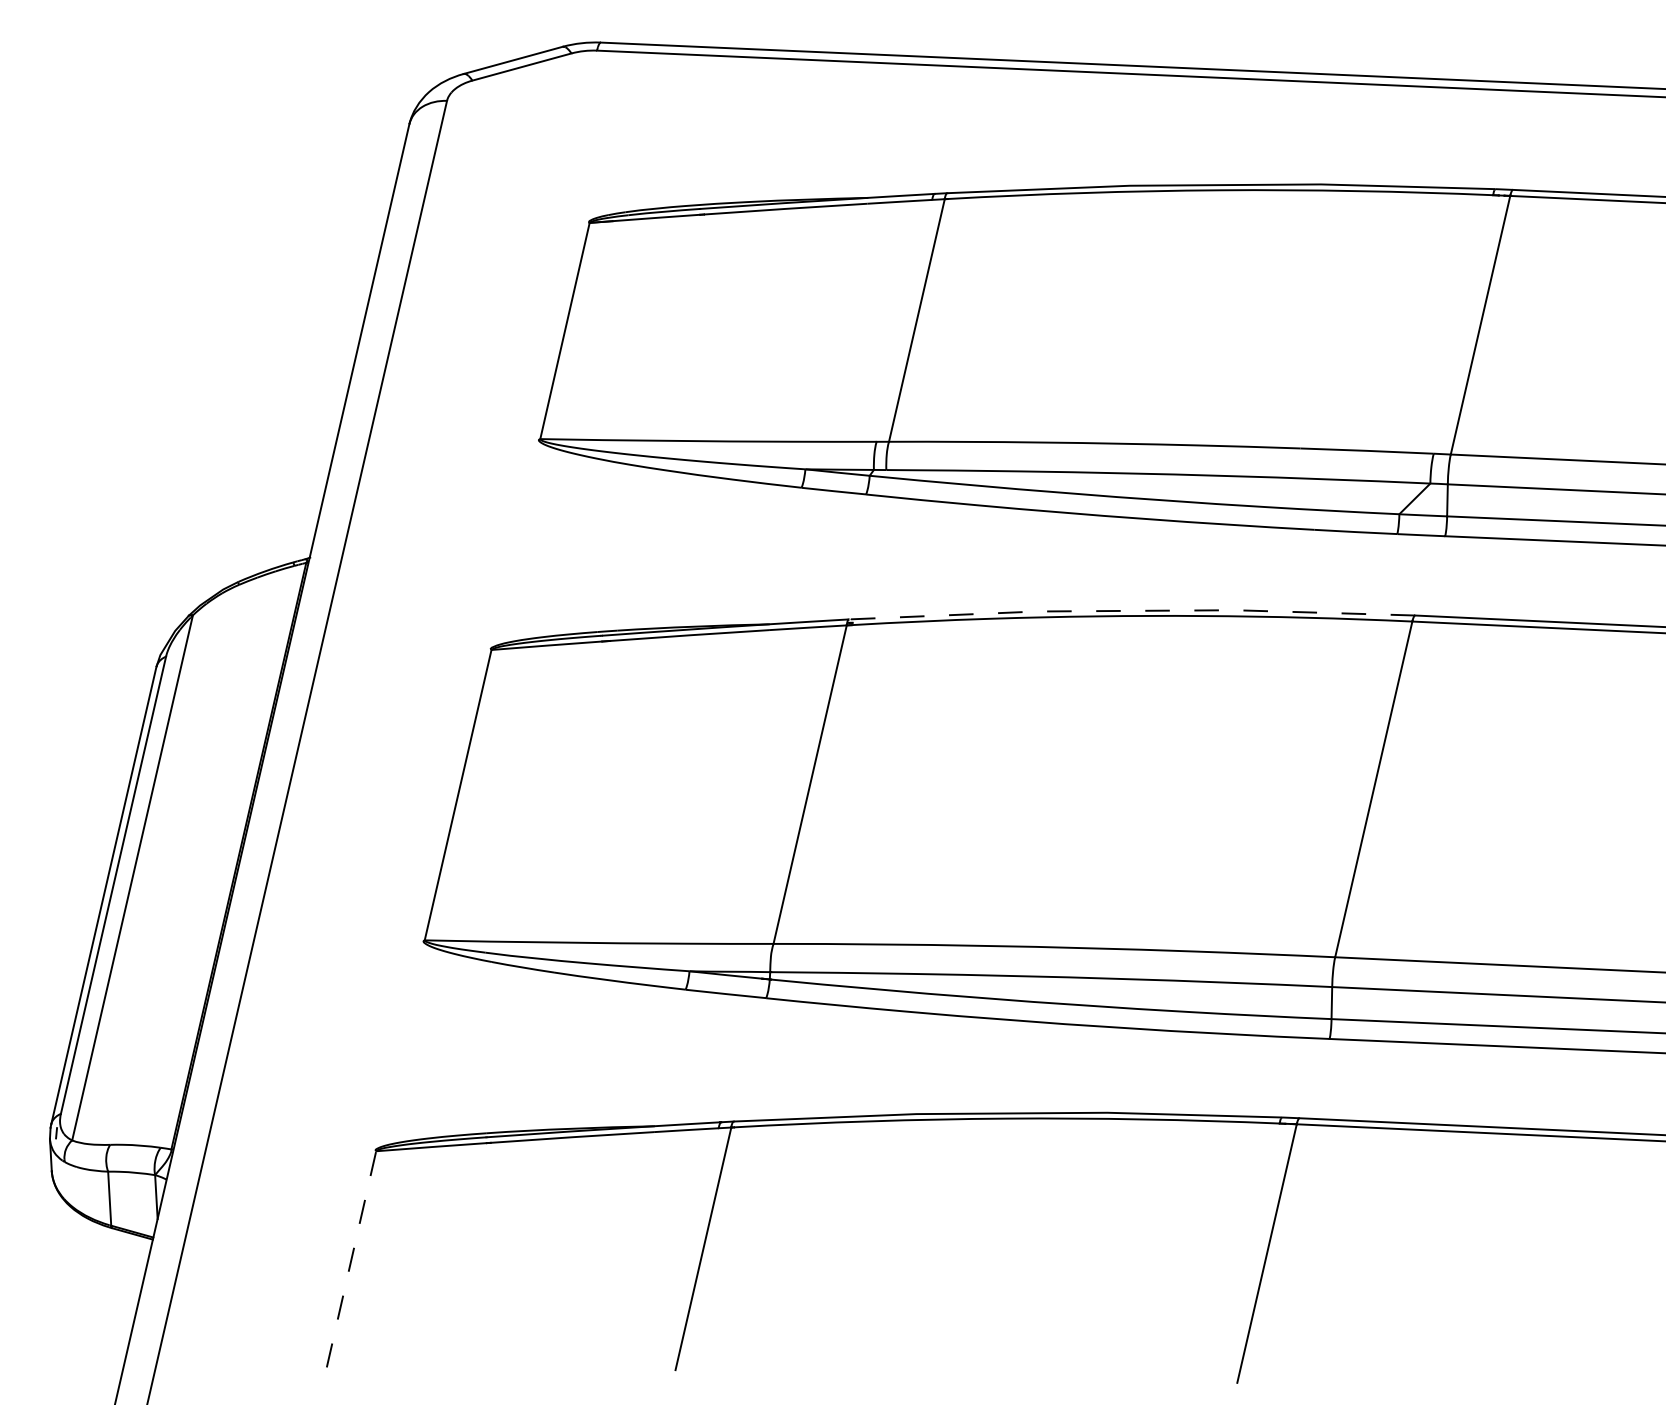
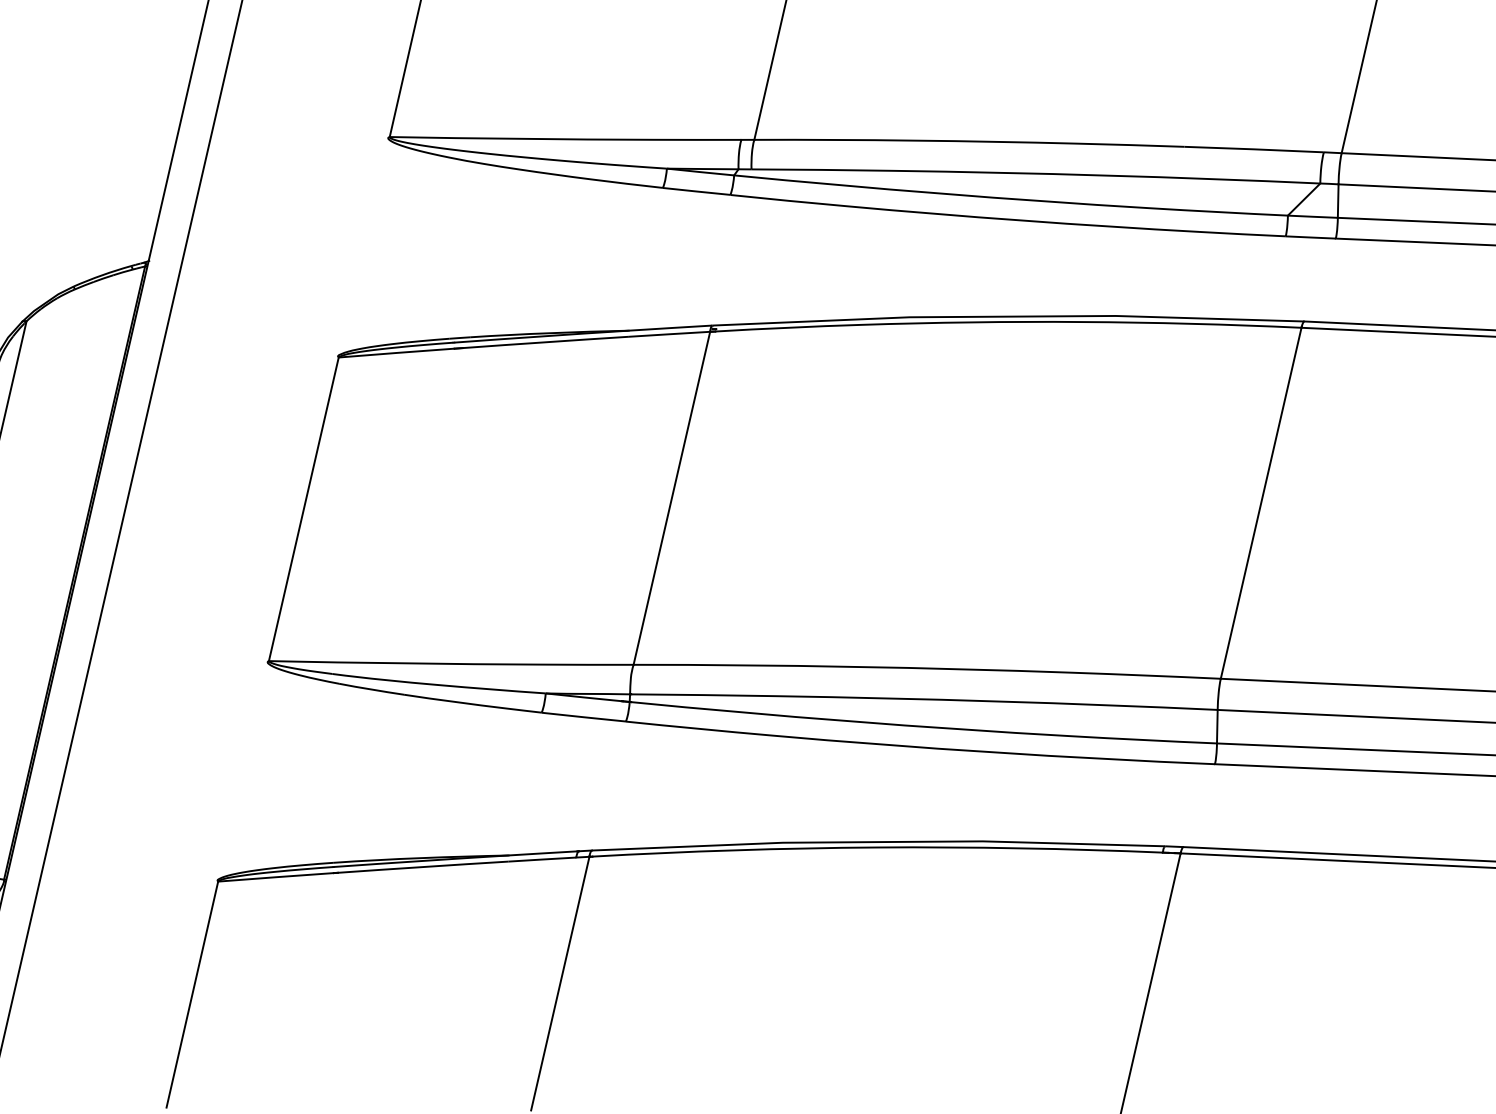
line: (1132, 610) -> (1008, 316), dashed -> solid
line: (351, 1259) -> (192, 994), dashed -> solid

